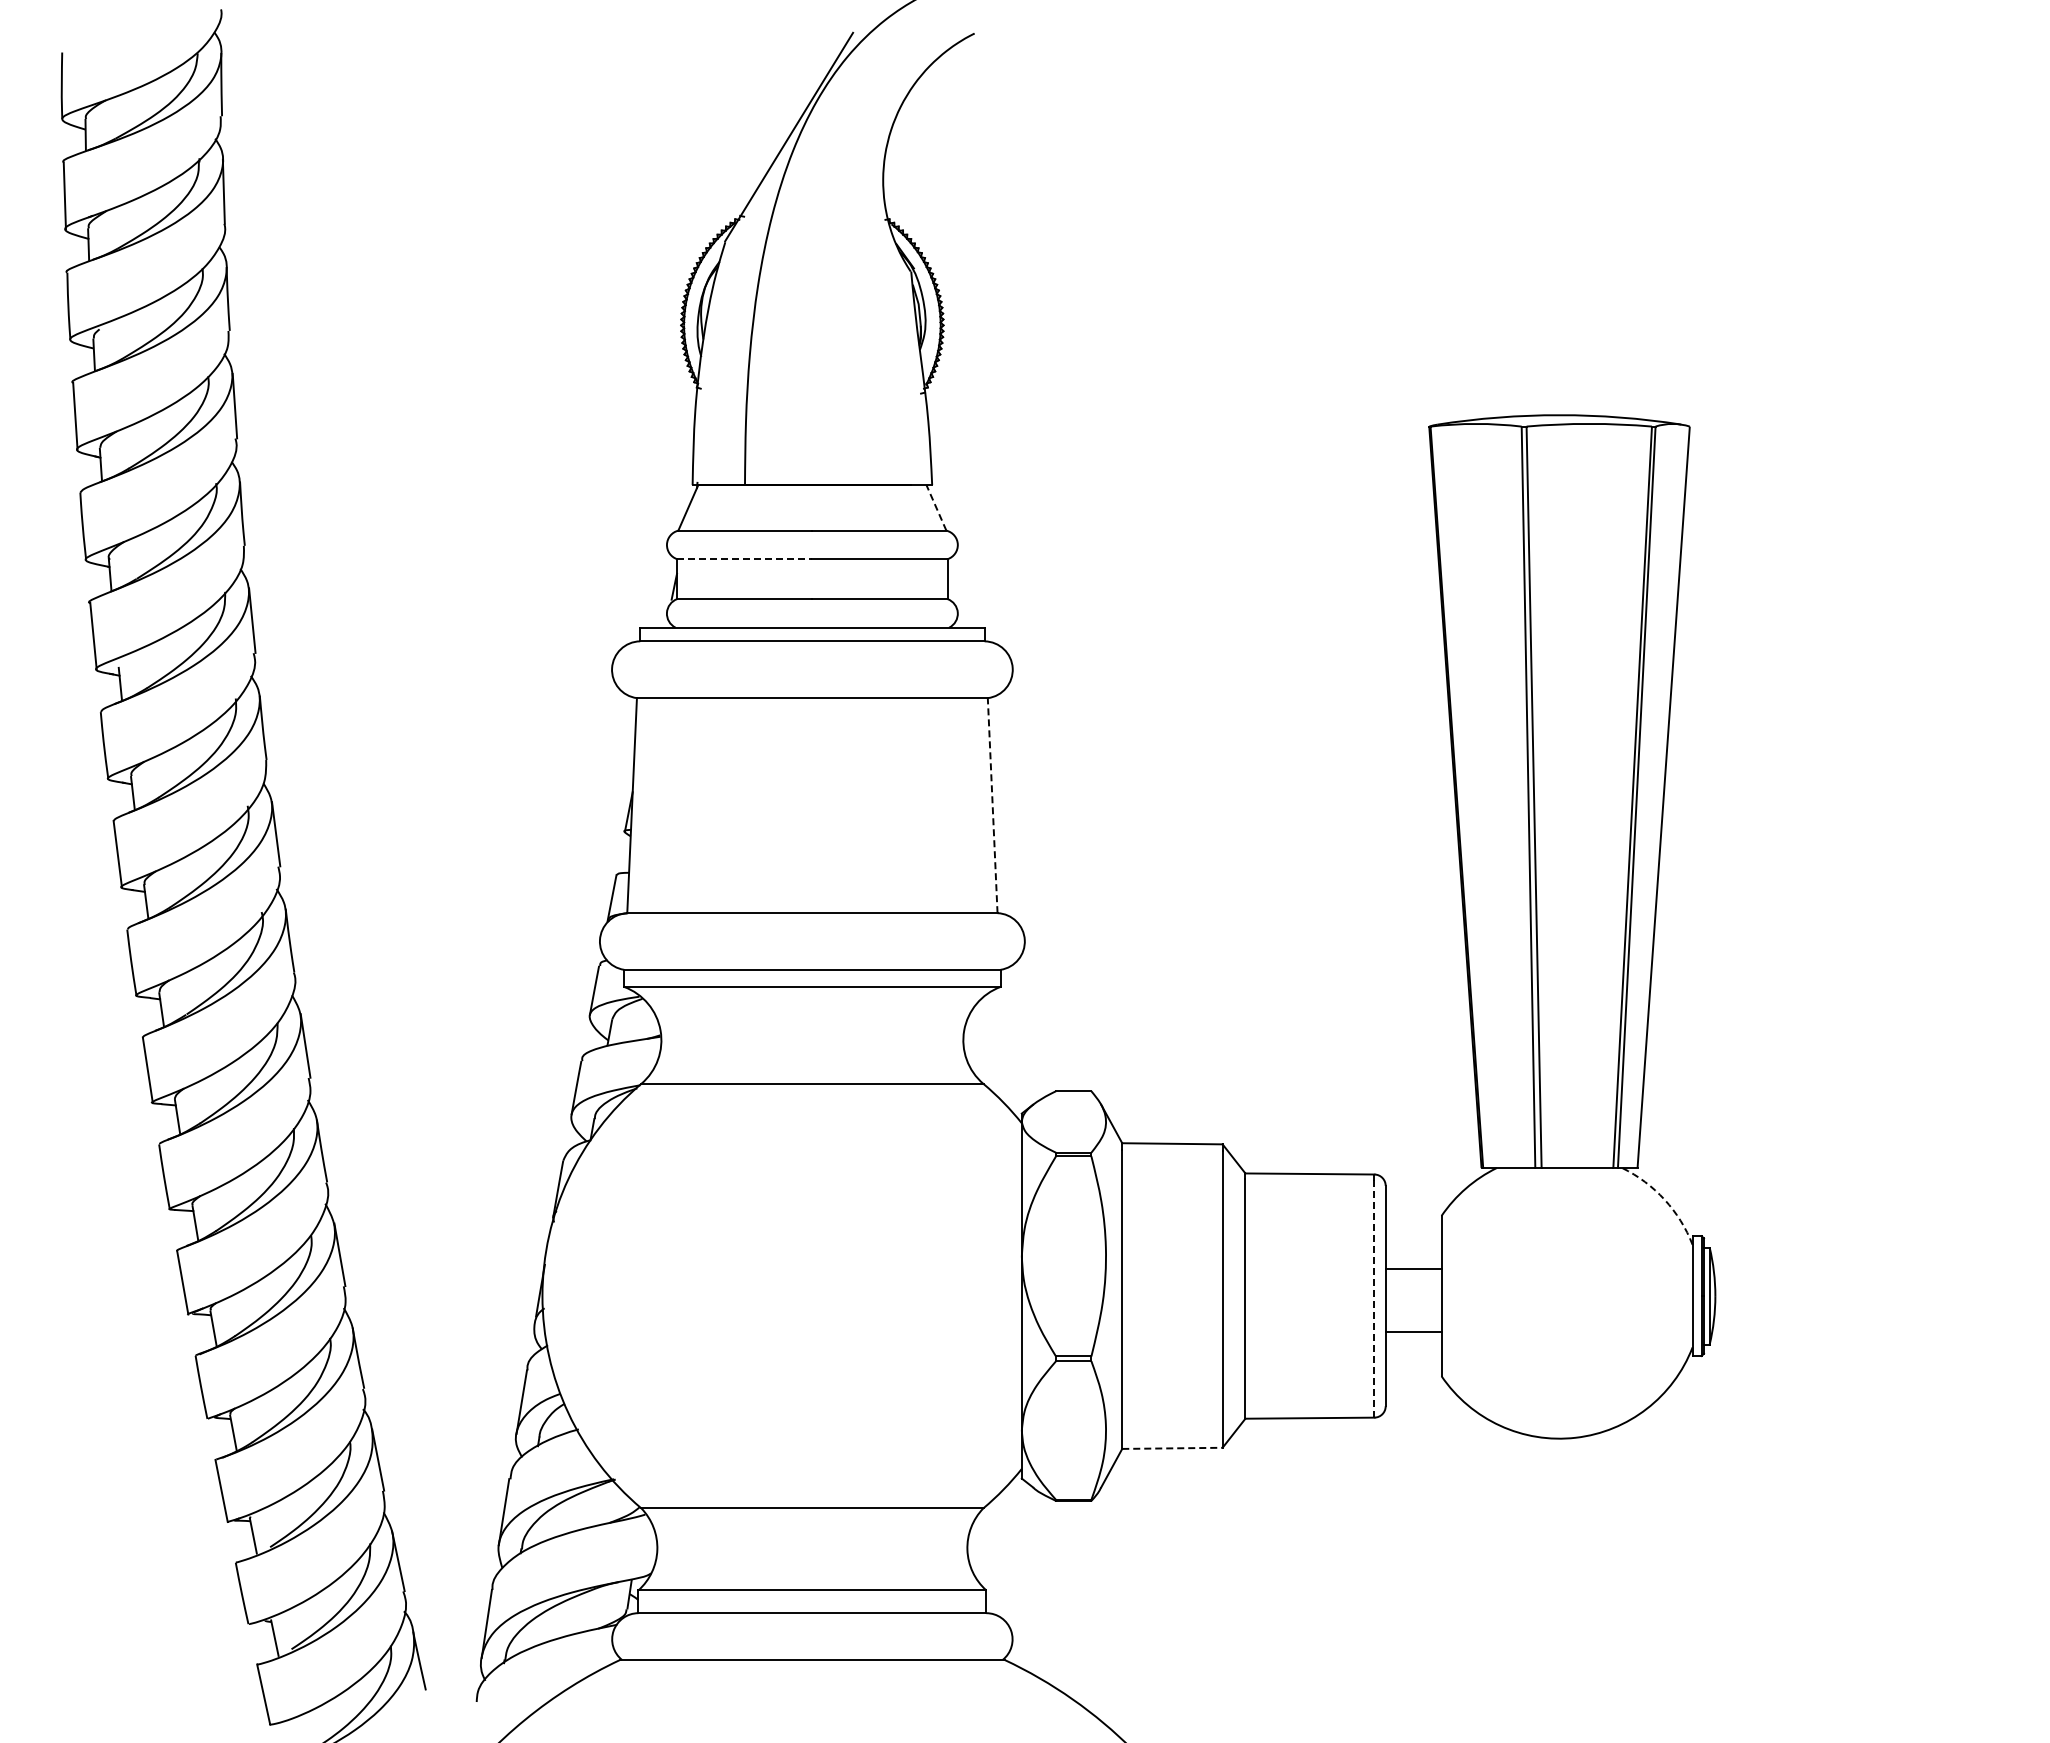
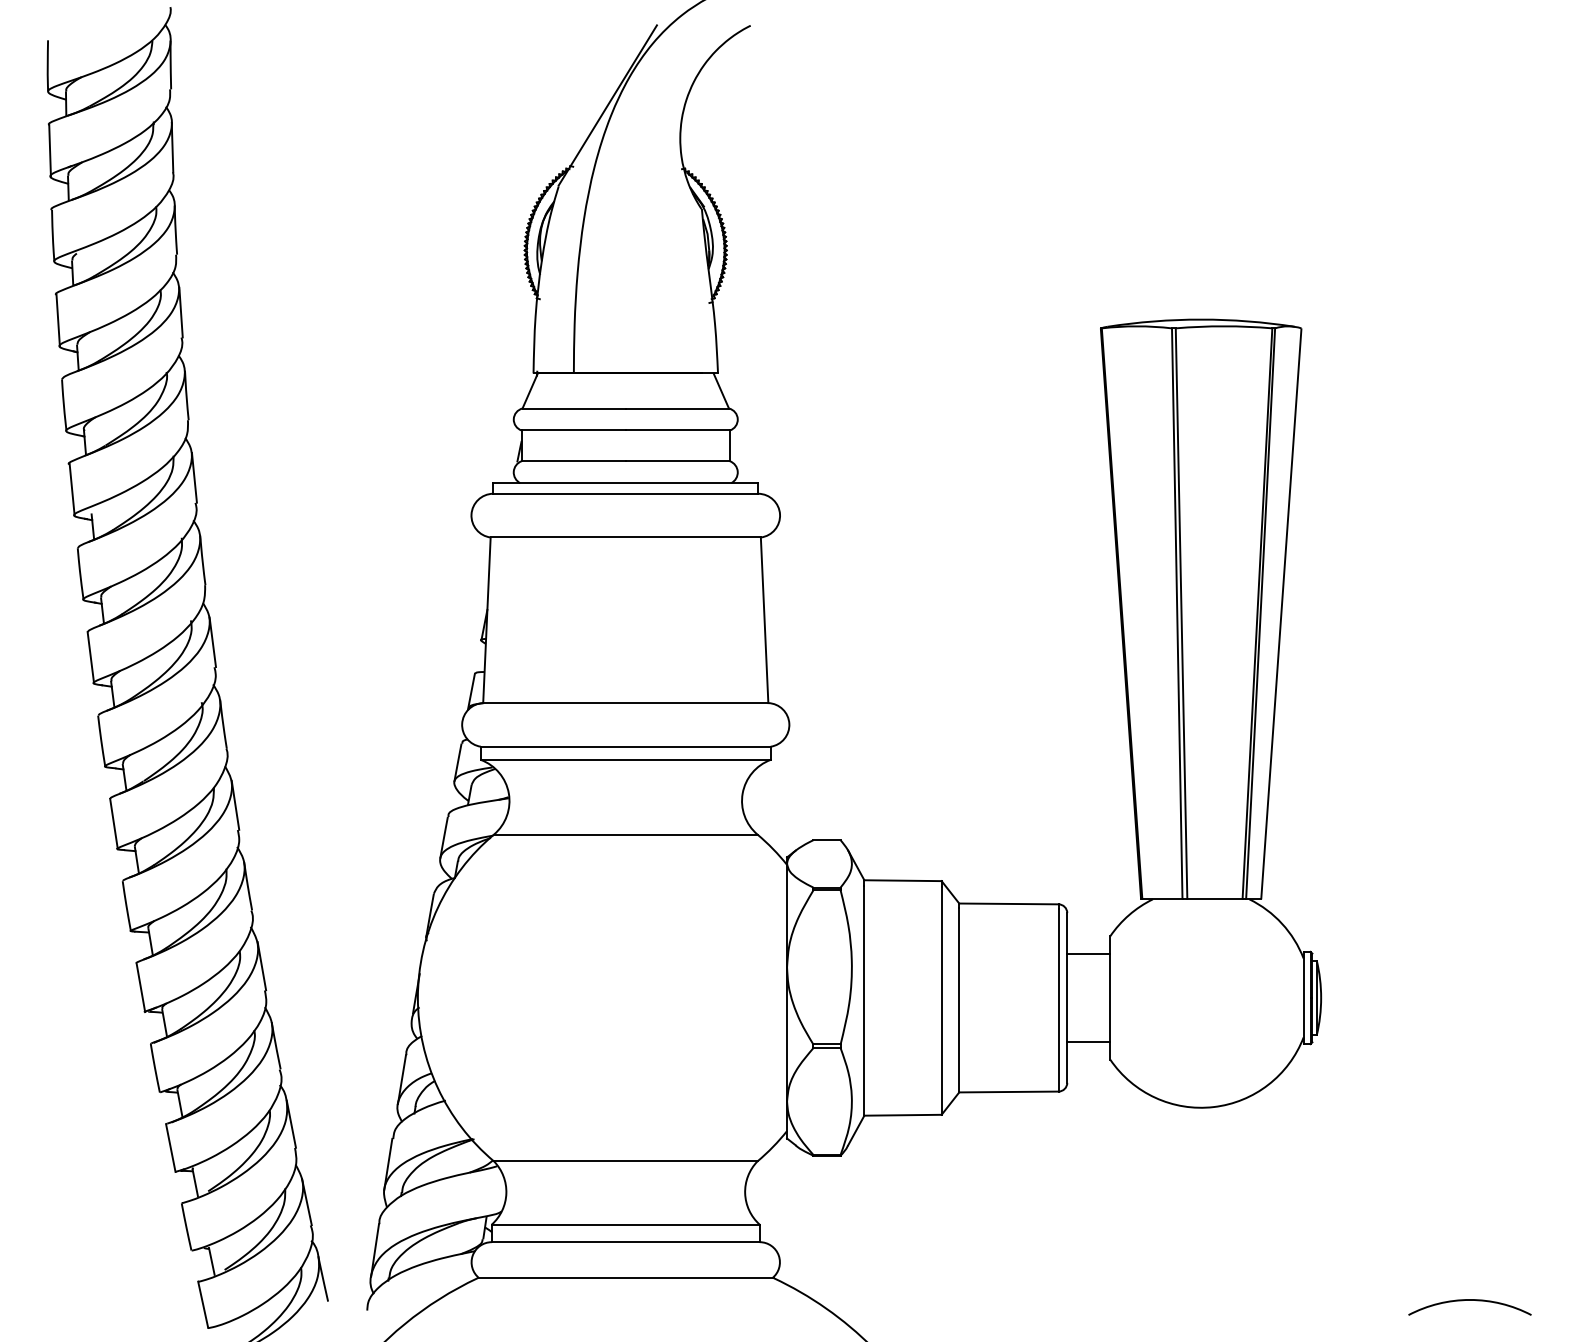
line: (936, 507) -> (721, 390), dashed -> solid
line: (744, 559) -> (573, 430), dashed -> solid
line: (992, 805) -> (764, 620), dashed -> solid
arc: (1664, 1199) -> (1281, 923), dashed -> solid
line: (1413, 1269) -> (1088, 1042), moved
line: (1374, 1298) -> (1058, 999), dashed -> solid
line: (1413, 1332) -> (1088, 954), moved
line: (1172, 1448) -> (903, 1115), dashed -> solid
arc: (1908, 1689) -> (1469, 1300), added

